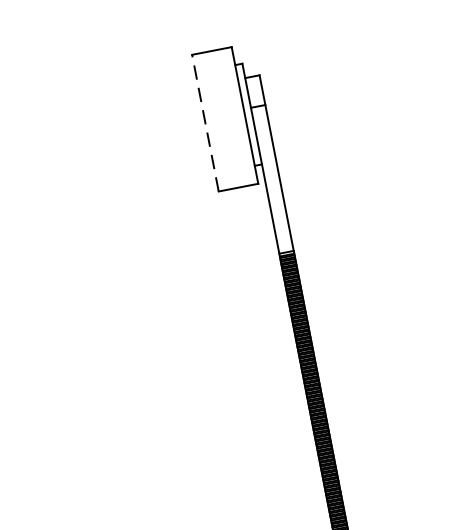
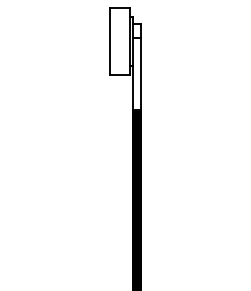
line: (205, 123) -> (110, 41), dashed -> solid

